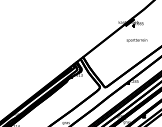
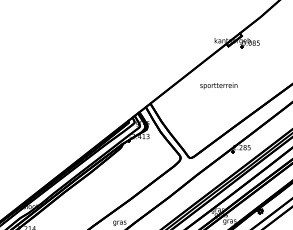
text: (137, 40) -> (219, 86), moved

